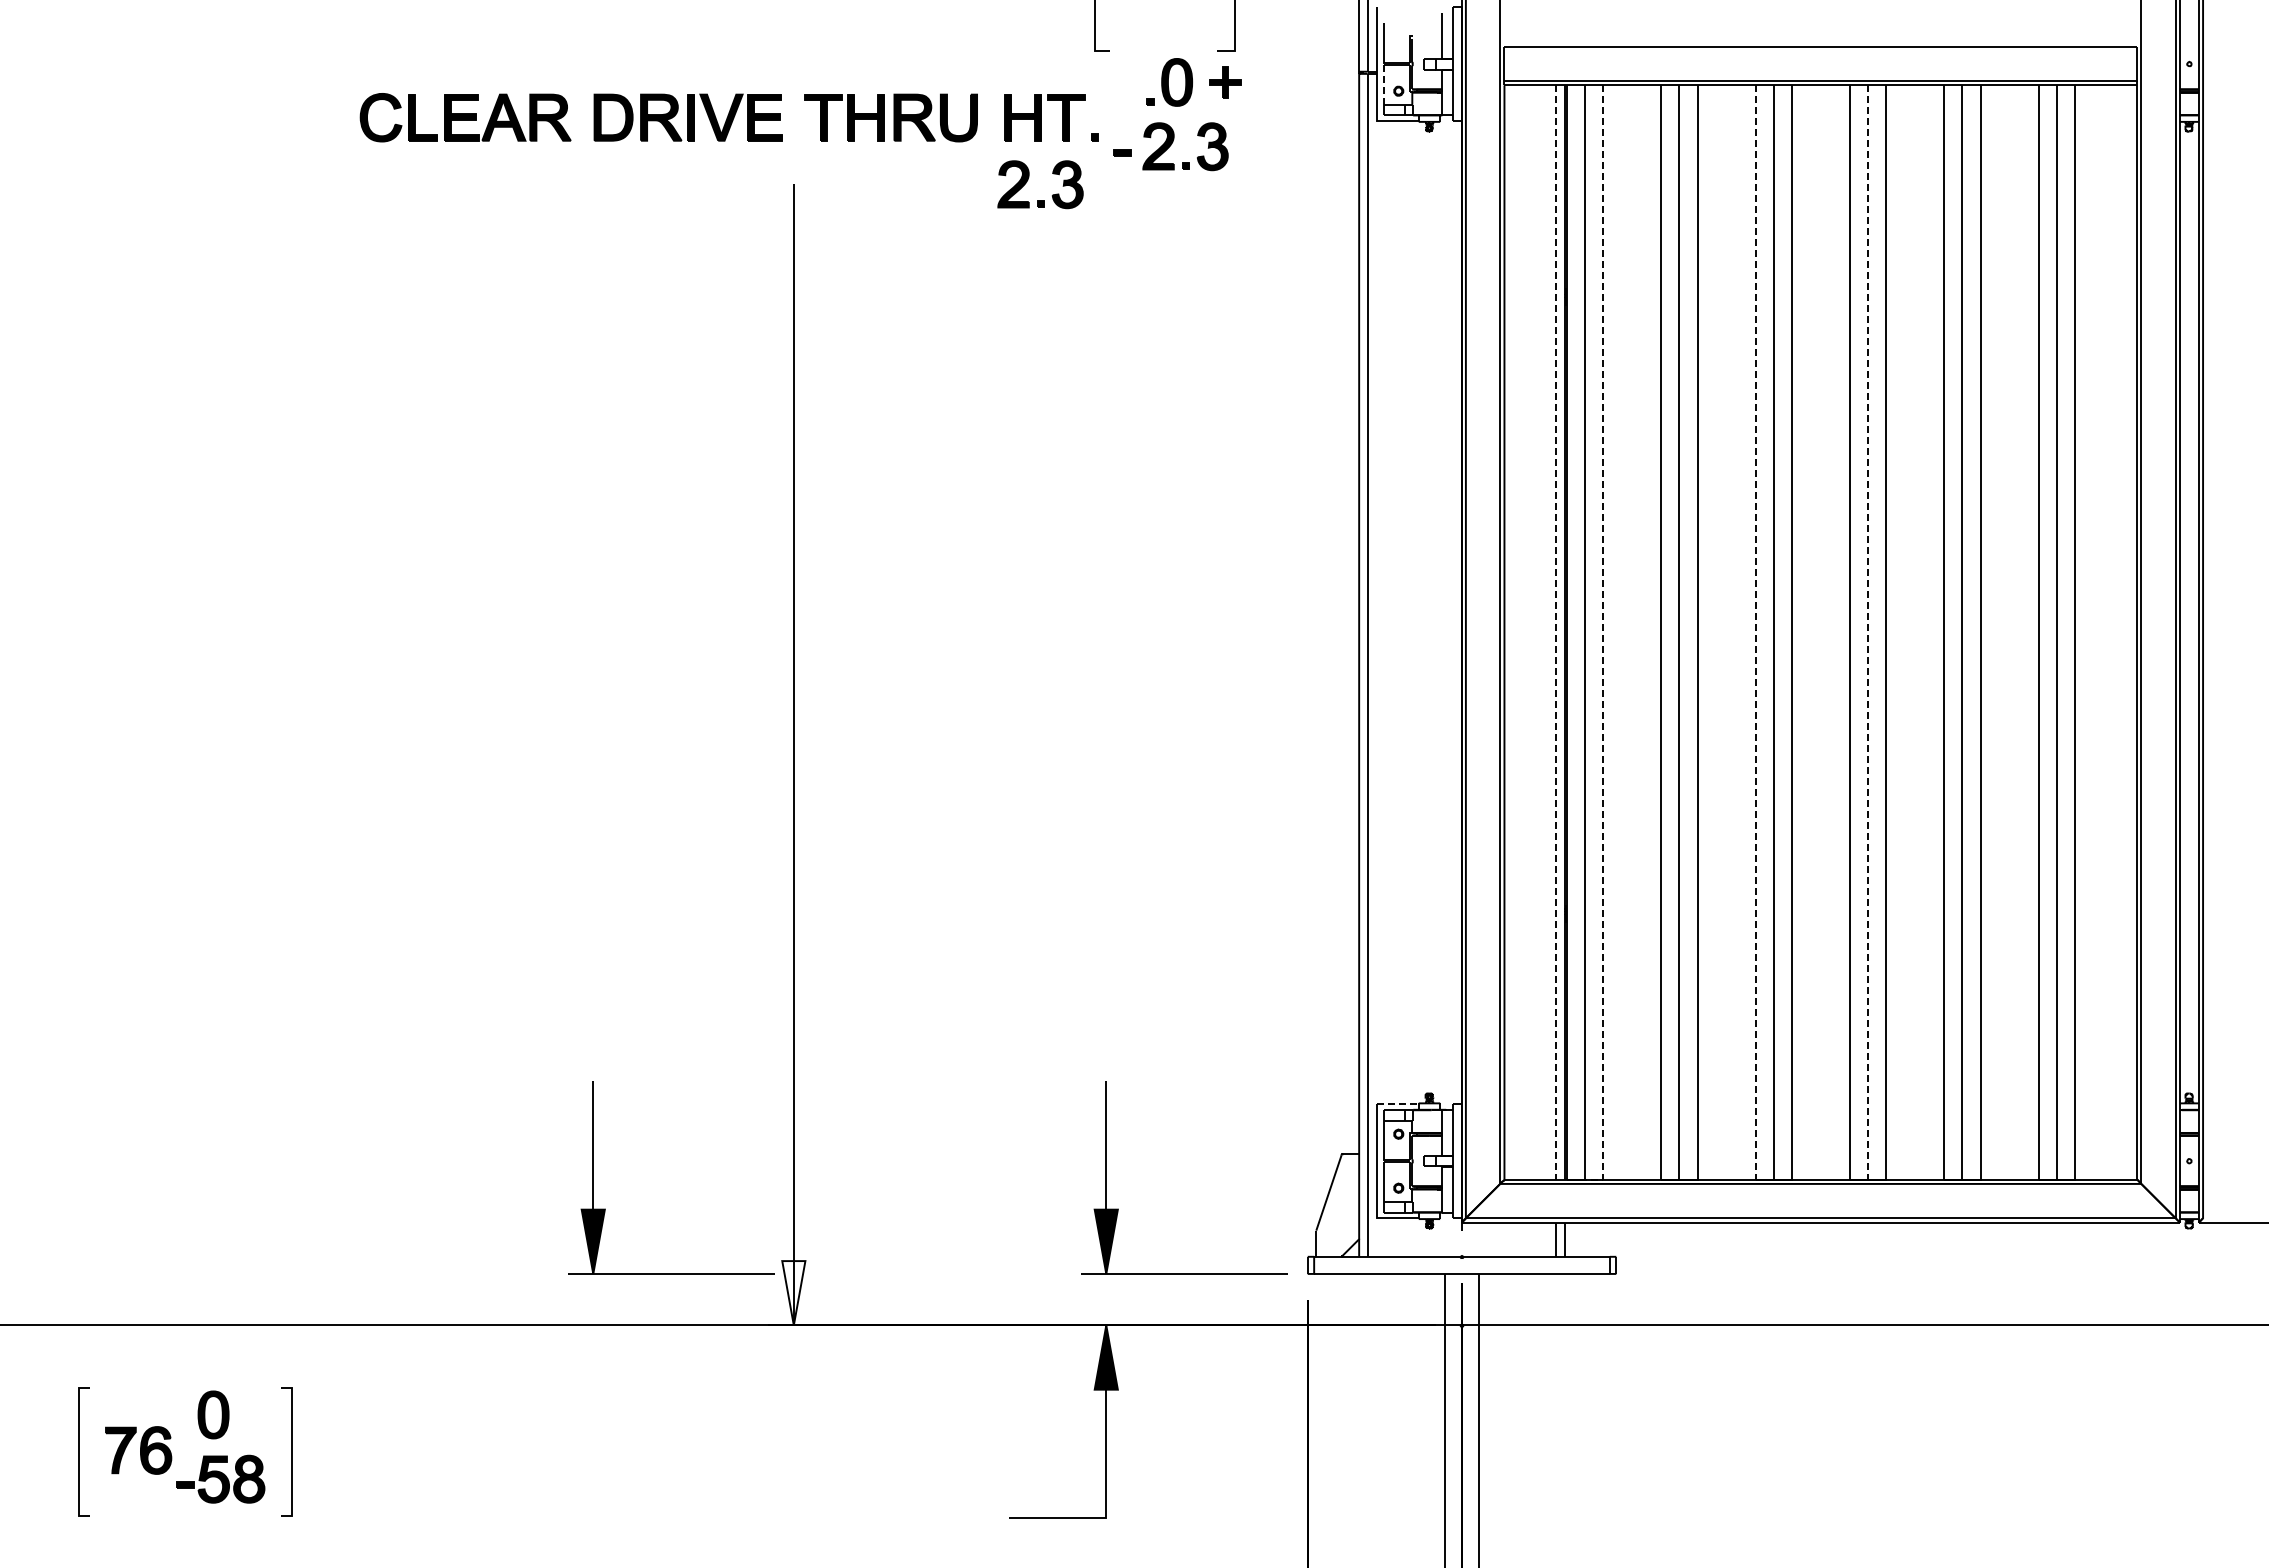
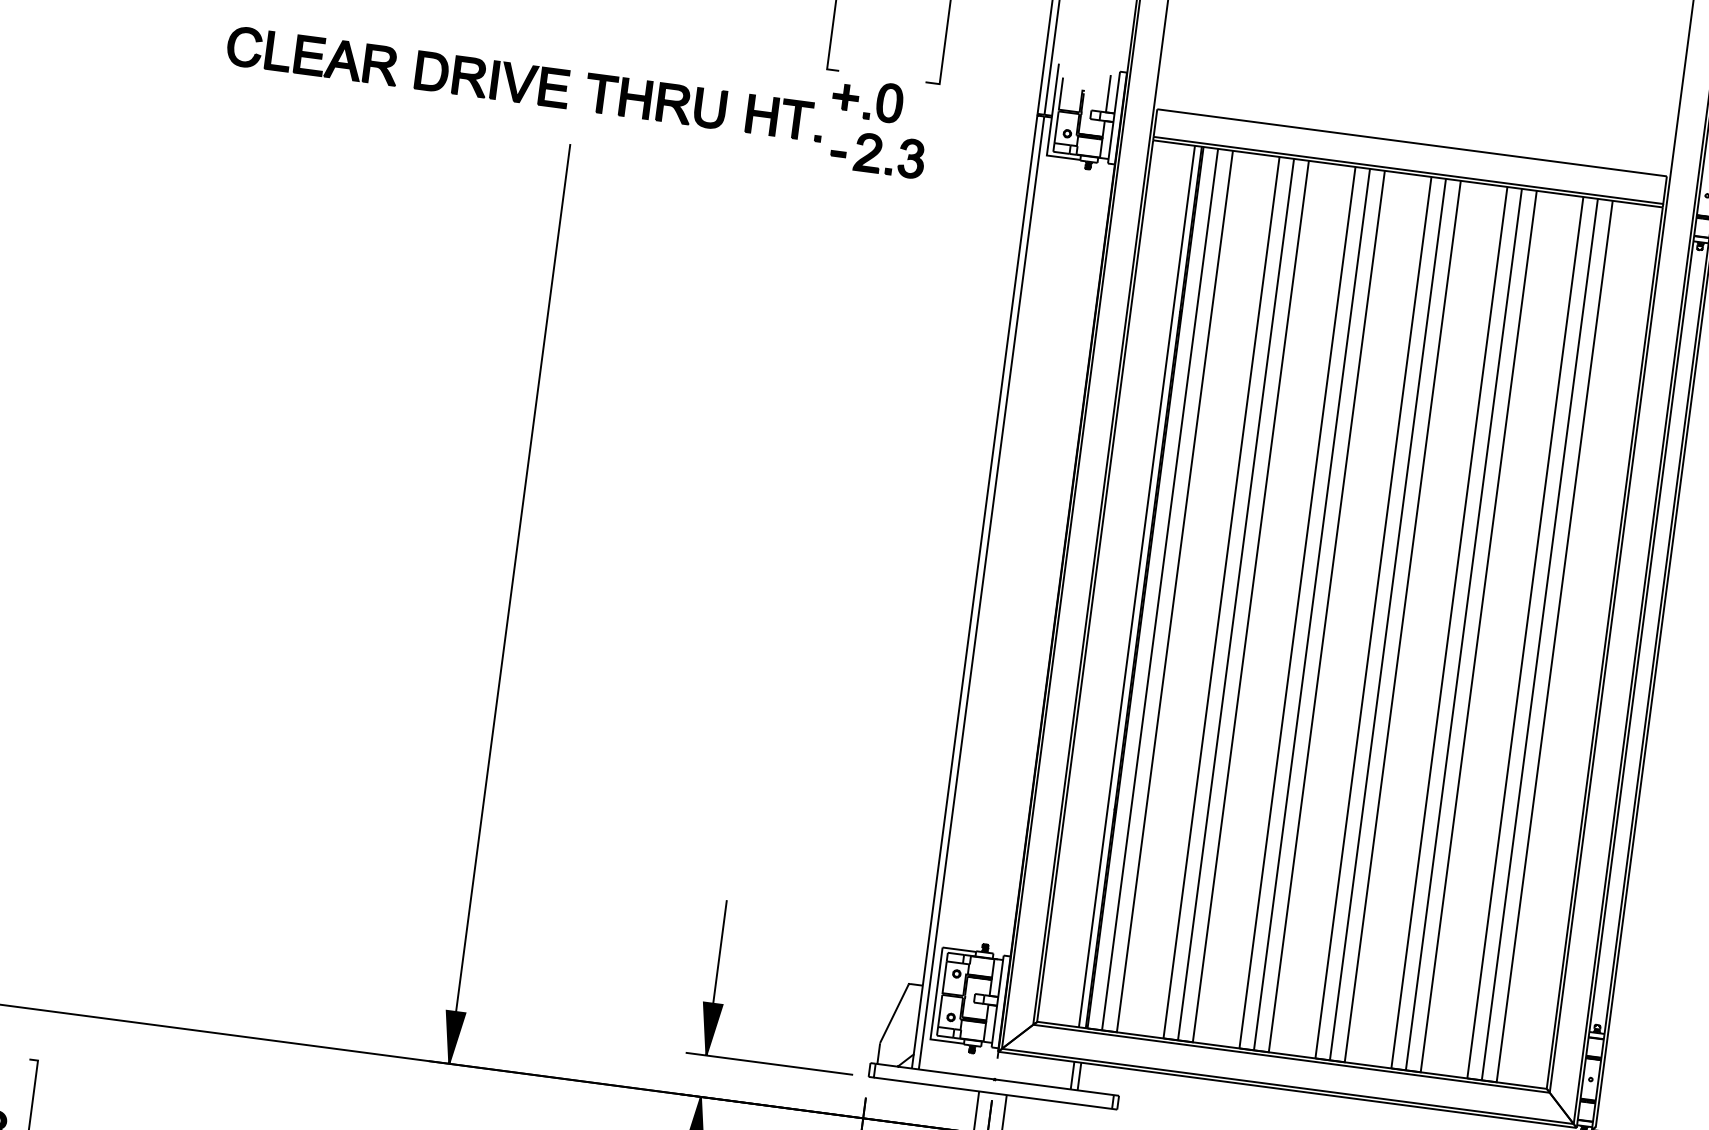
part: (1225, 82) -> (845, 97), moved
line: (1384, 85) -> (1056, 127), dashed -> solid
part: (1028, 180) -> (759, 166), removed
line: (1556, 633) -> (1136, 587), dashed -> solid
line: (1755, 633) -> (1297, 608), dashed -> solid
line: (1867, 633) -> (1387, 620), dashed -> solid
line: (1603, 643) -> (1173, 600), dashed -> solid
line: (1397, 1104) -> (958, 949), dashed -> solid
part: (605, 1208) -> (309, 949), removed
fill: (793, 1293) -> (452, 1038), added

